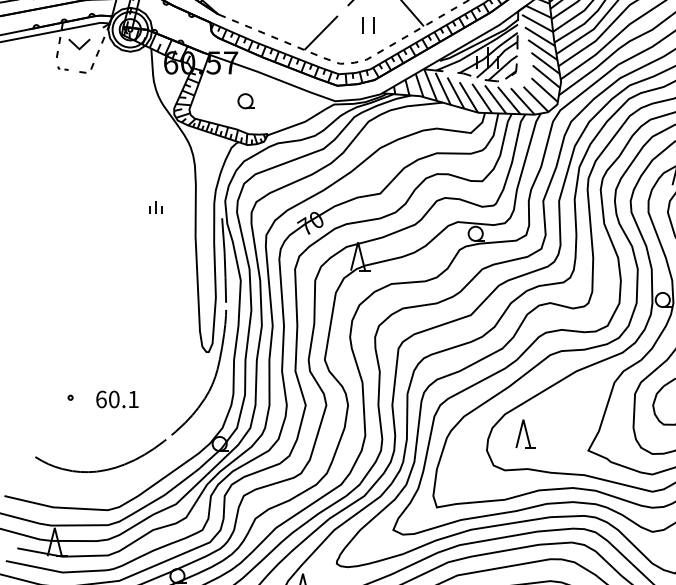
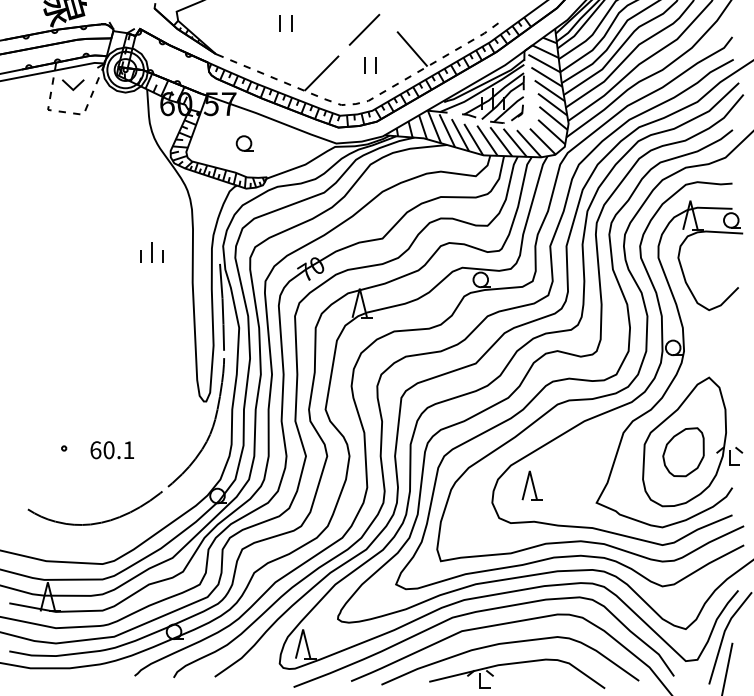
part: (63, 68) -> (56, 109), size x1.67
part: (155, 207) -> (151, 252), size x1.67

